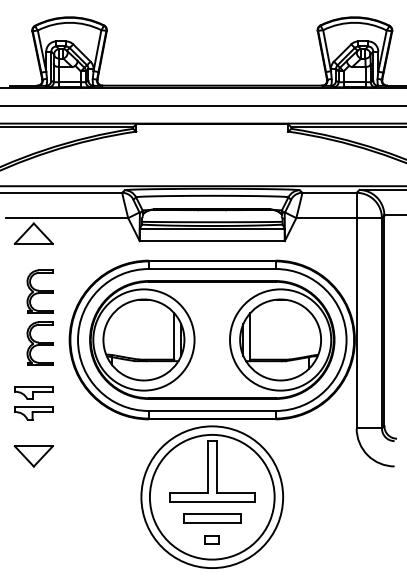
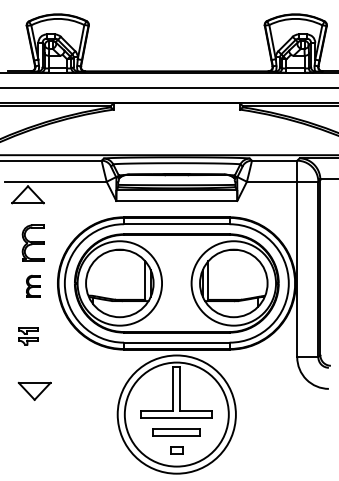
part: (39, 343) -> (32, 286), size x0.6
part: (33, 403) -> (27, 336), size x0.6
part: (33, 456) -> (34, 391), moved

